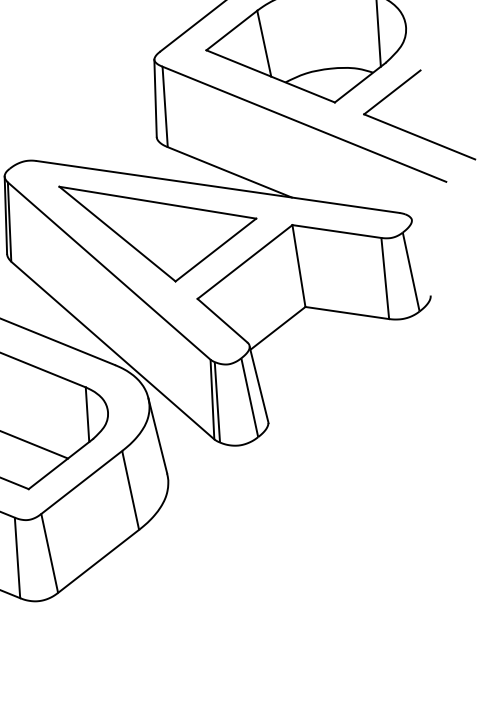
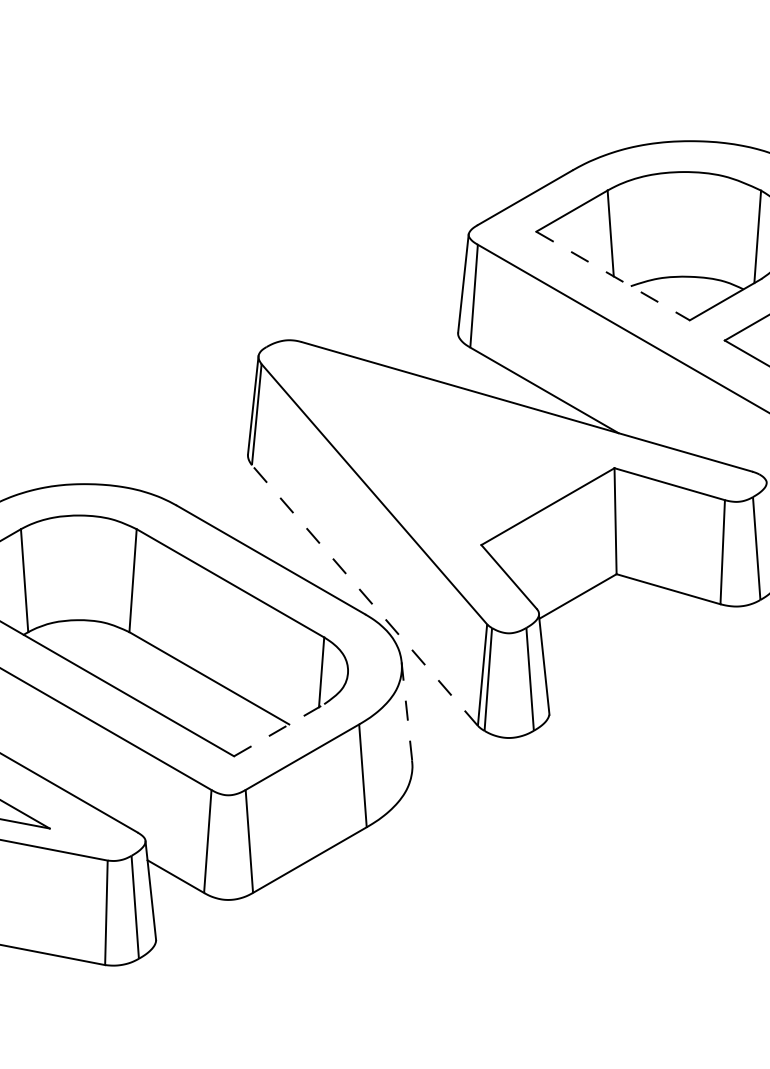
line: (271, 76) -> (613, 276), solid -> dashed
part: (160, 227) -> (447, 448), removed
line: (112, 350) -> (364, 595), solid -> dashed
line: (157, 435) -> (406, 711), solid -> dashed
line: (61, 464) -> (279, 730), solid -> dashed

